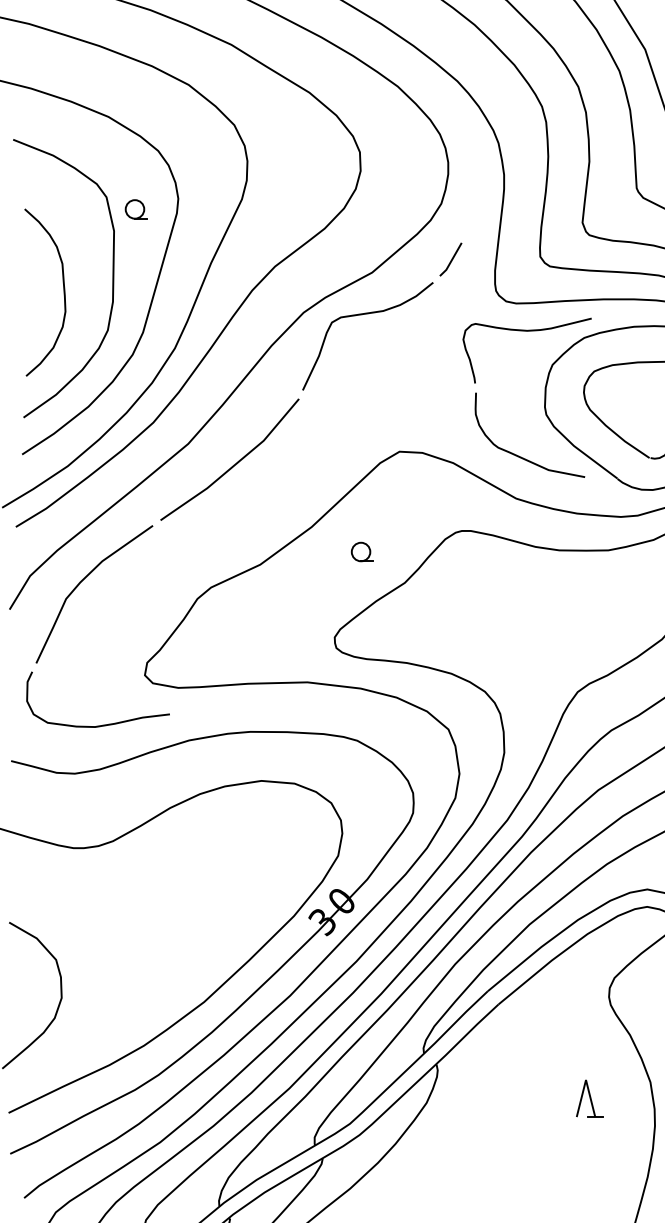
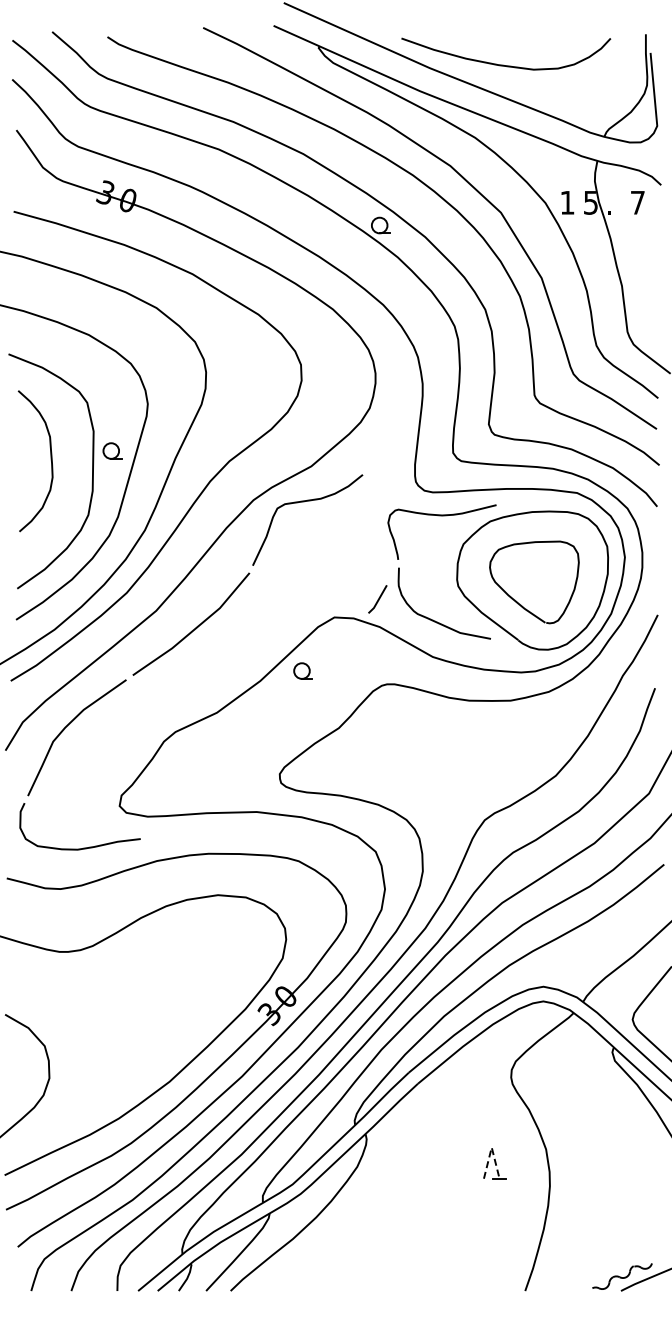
part: (136, 208) -> (112, 450), moved
line: (450, 259) -> (377, 599), moved
curve: (62, 291) -> (50, 460), moved
part: (361, 551) -> (302, 670), moved
line: (585, 1080) -> (491, 1147), solid -> dashed

